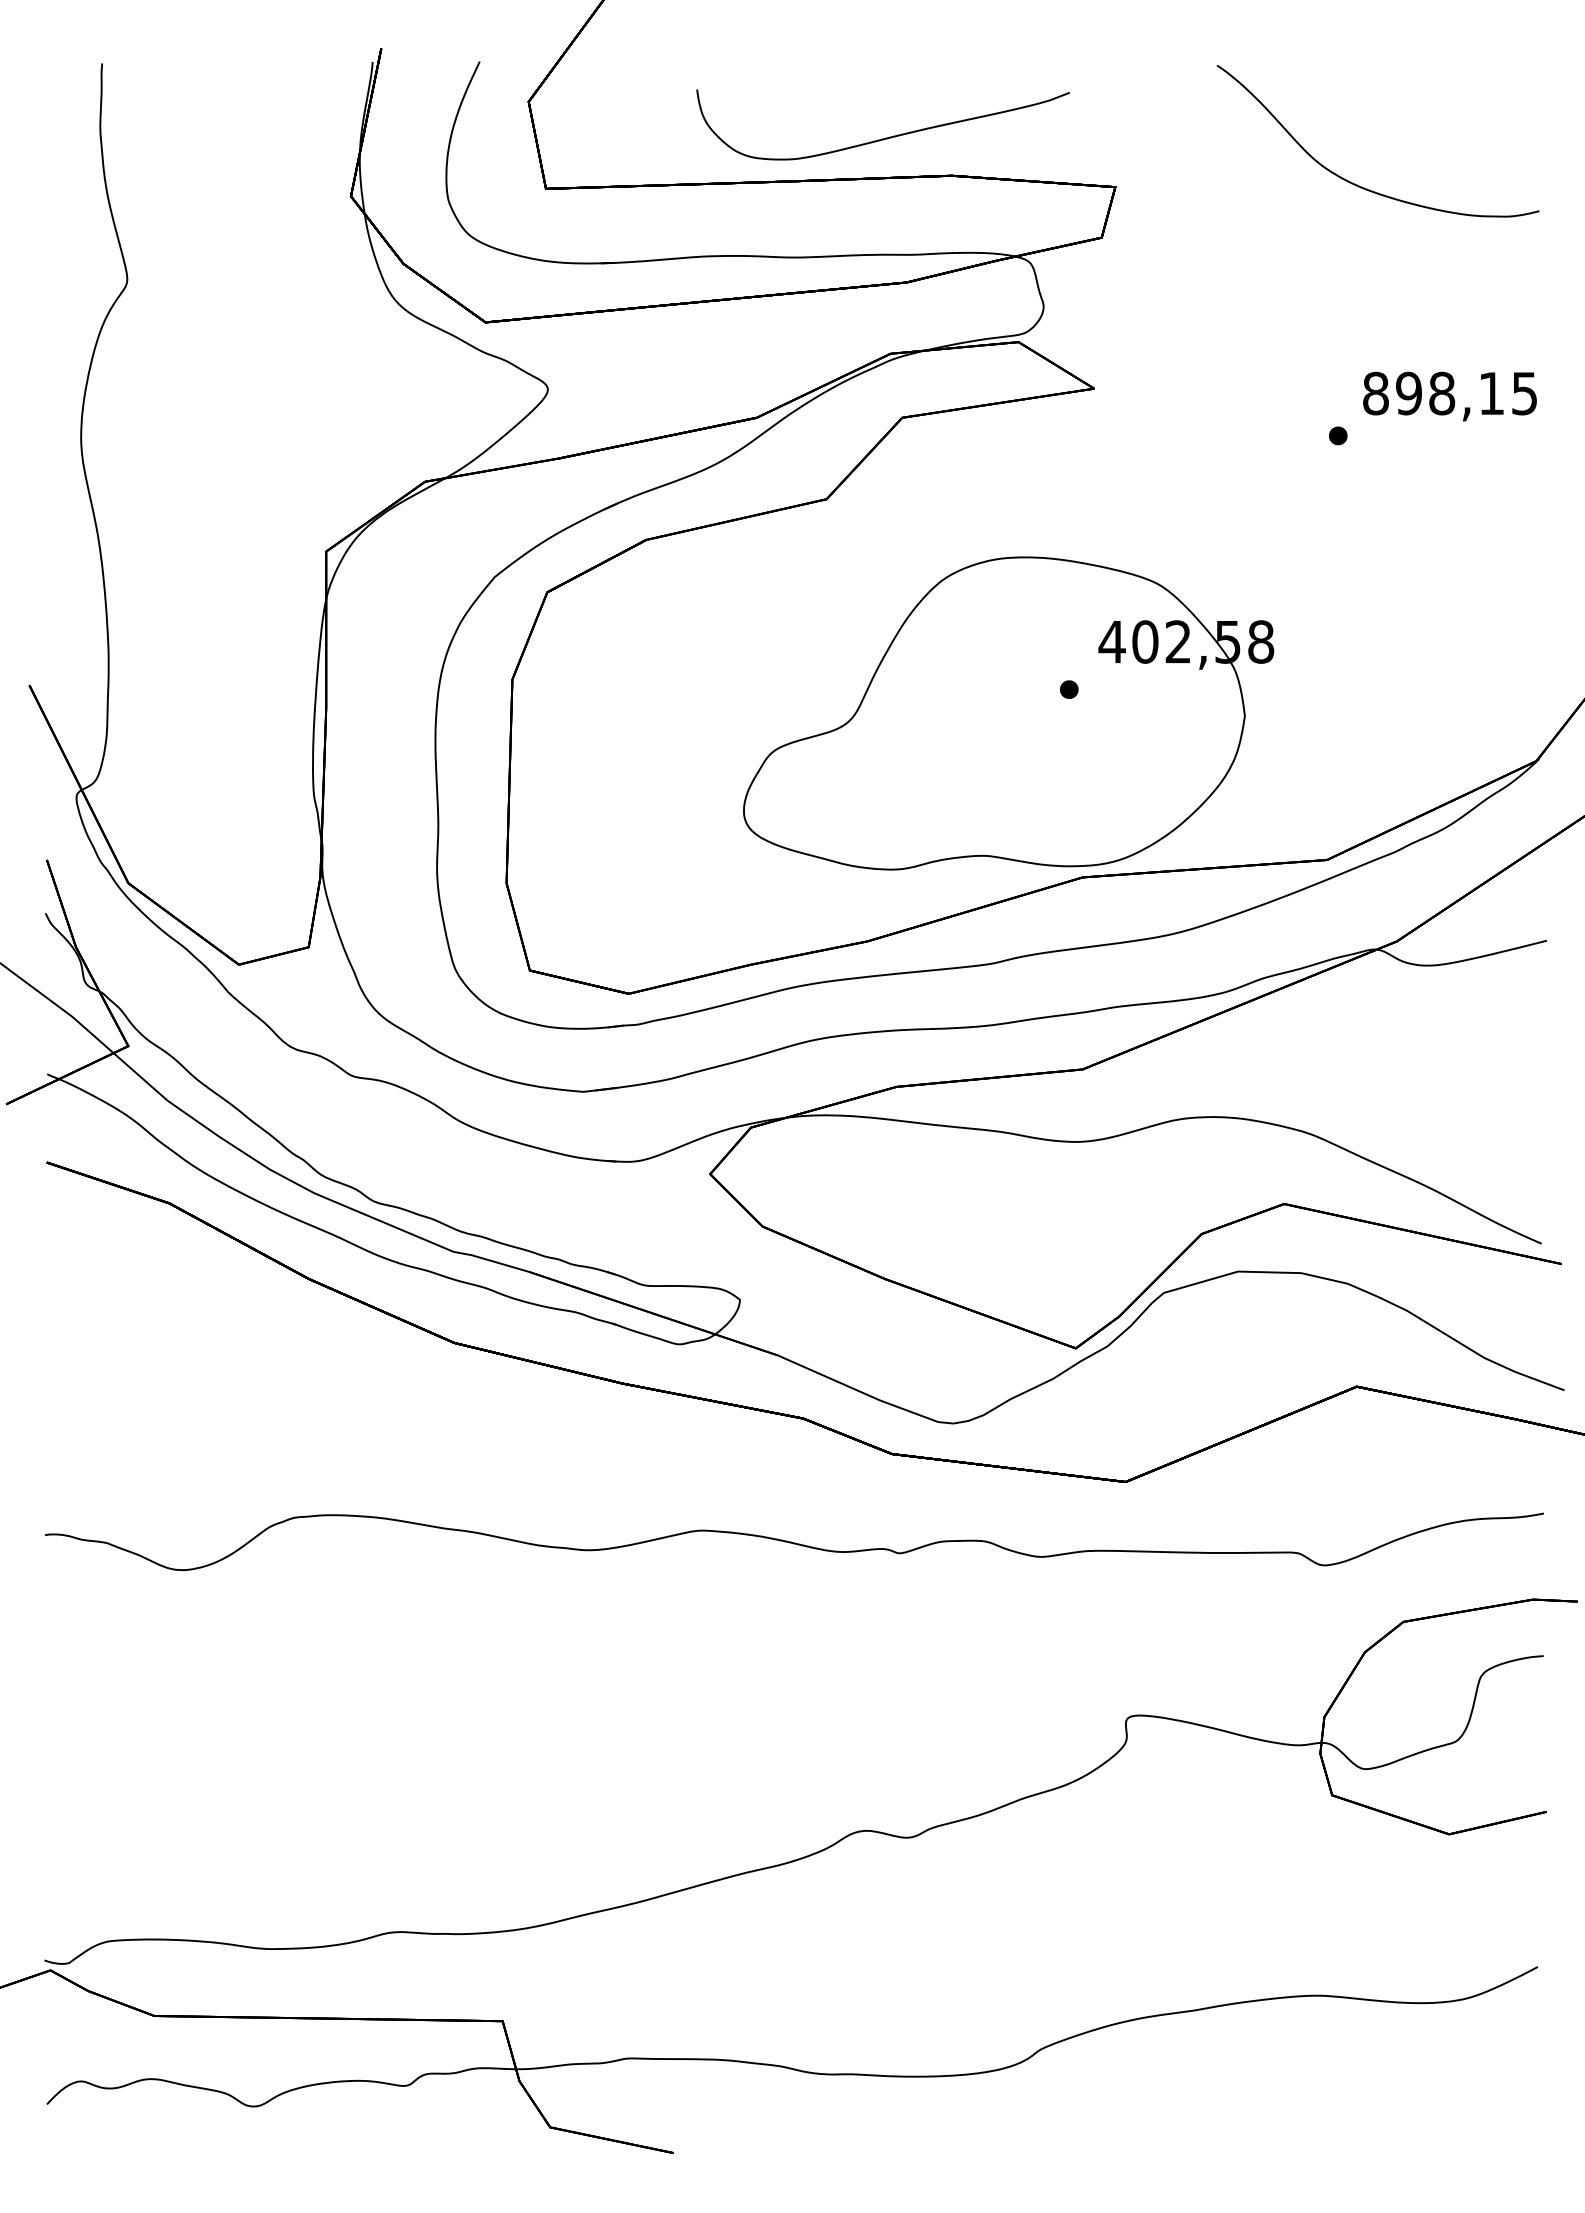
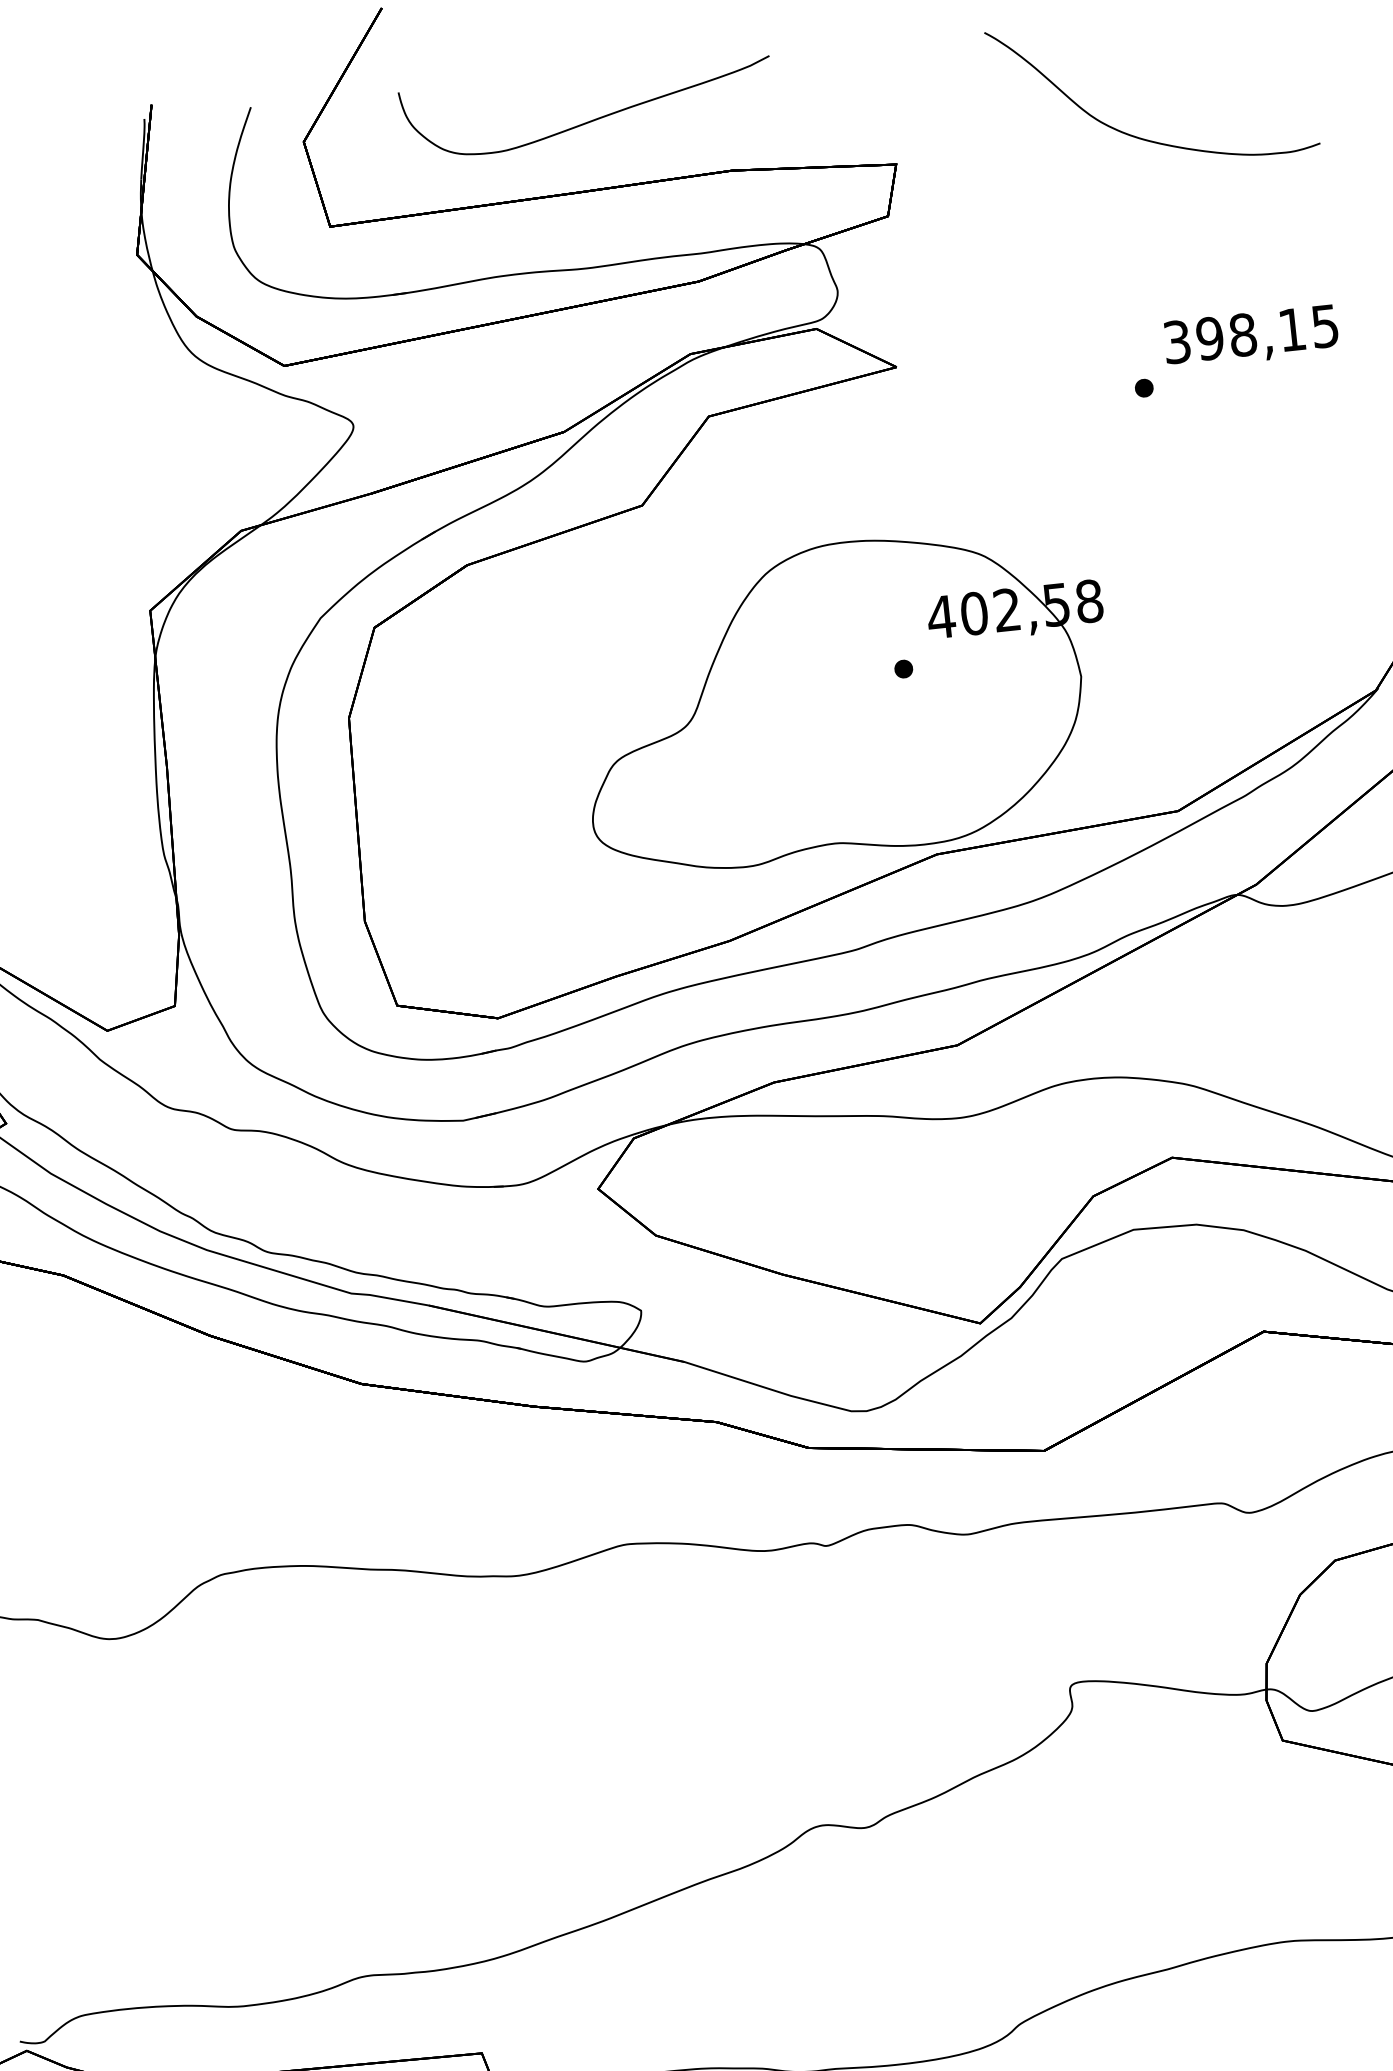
curve: (885, 137) -> (590, 120), moved
text: (1375, 393) -> (1176, 342), 898,15 -> 398,15

